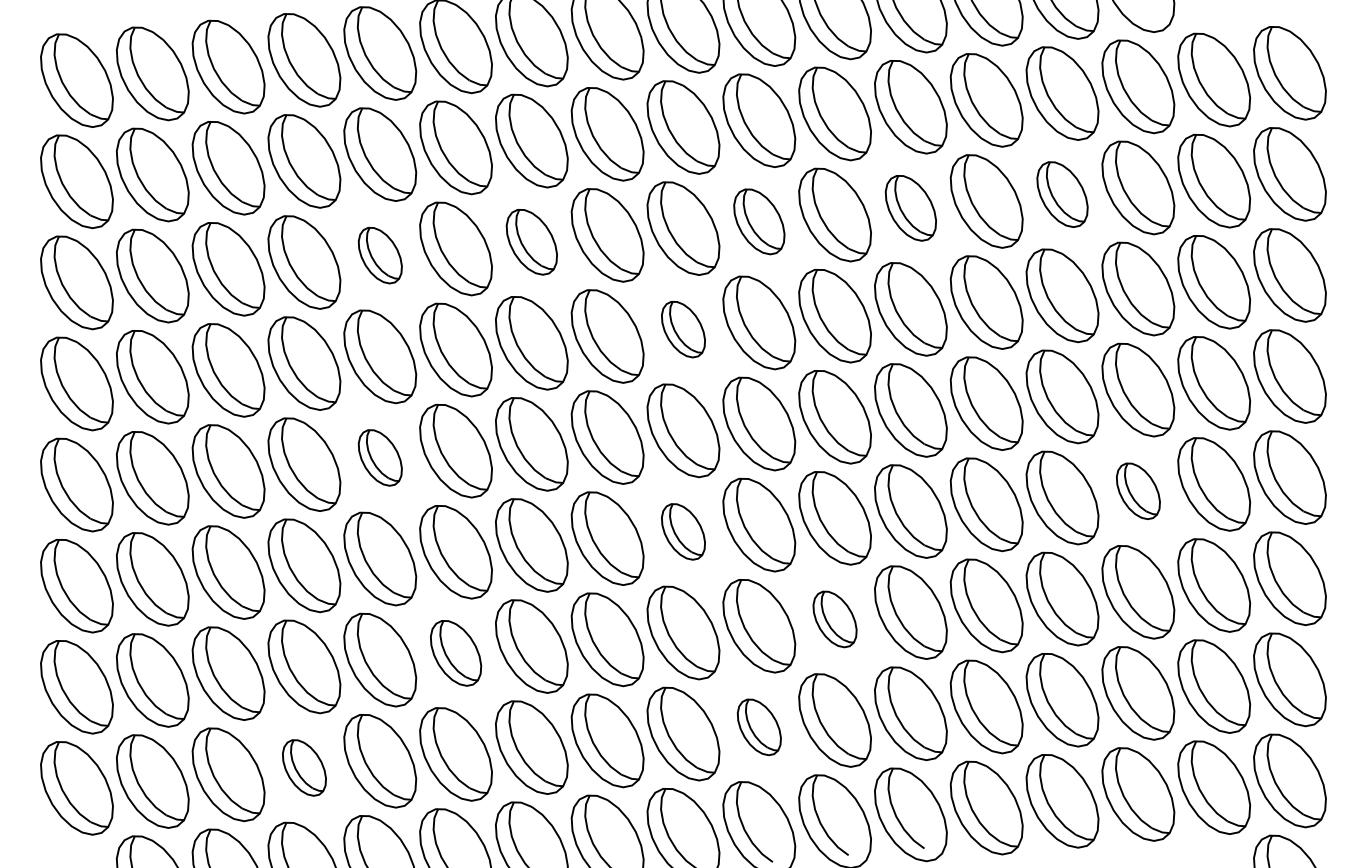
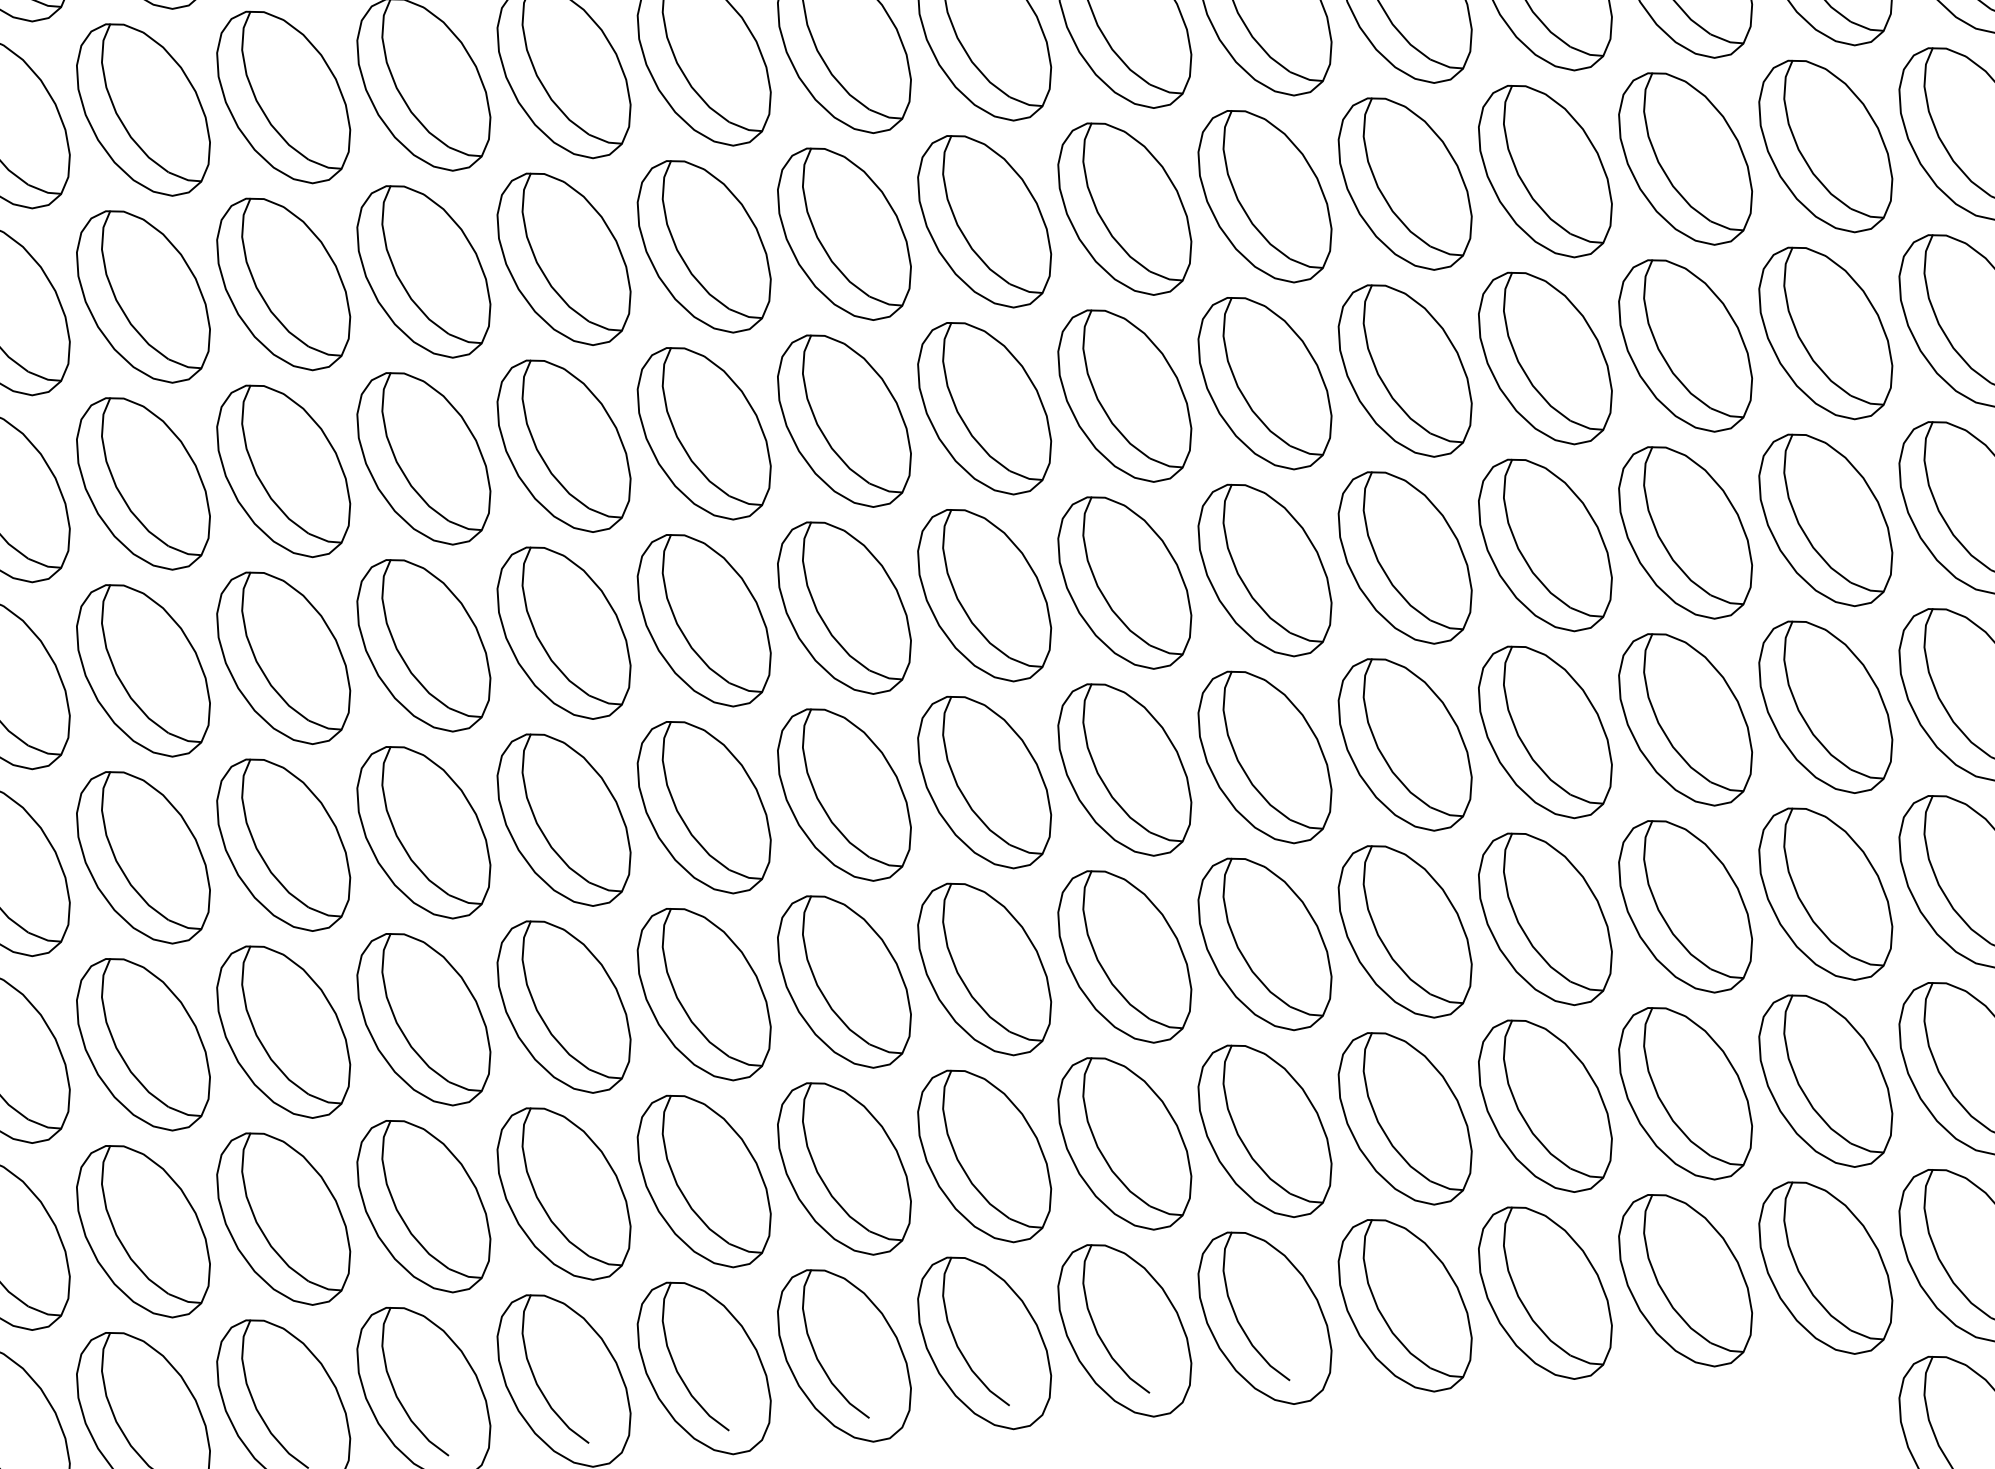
part: (1062, 194) -> (1545, 171), size x1.43
part: (910, 208) -> (1264, 196), size x1.43
part: (759, 221) -> (984, 221), size x1.43
part: (531, 242) -> (563, 259), size x1.43
part: (380, 255) -> (284, 283), size x1.67
part: (683, 329) -> (844, 420), size x1.67
part: (380, 457) -> (284, 657), size x1.67
part: (1138, 491) -> (1685, 720), size x1.67
part: (683, 531) -> (844, 794), size x1.67
part: (834, 619) -> (1123, 957), size x1.67
part: (455, 653) -> (422, 1019), size x1.43
part: (759, 727) -> (984, 1156), size x1.67
part: (304, 767) -> (143, 1230), size x1.67

